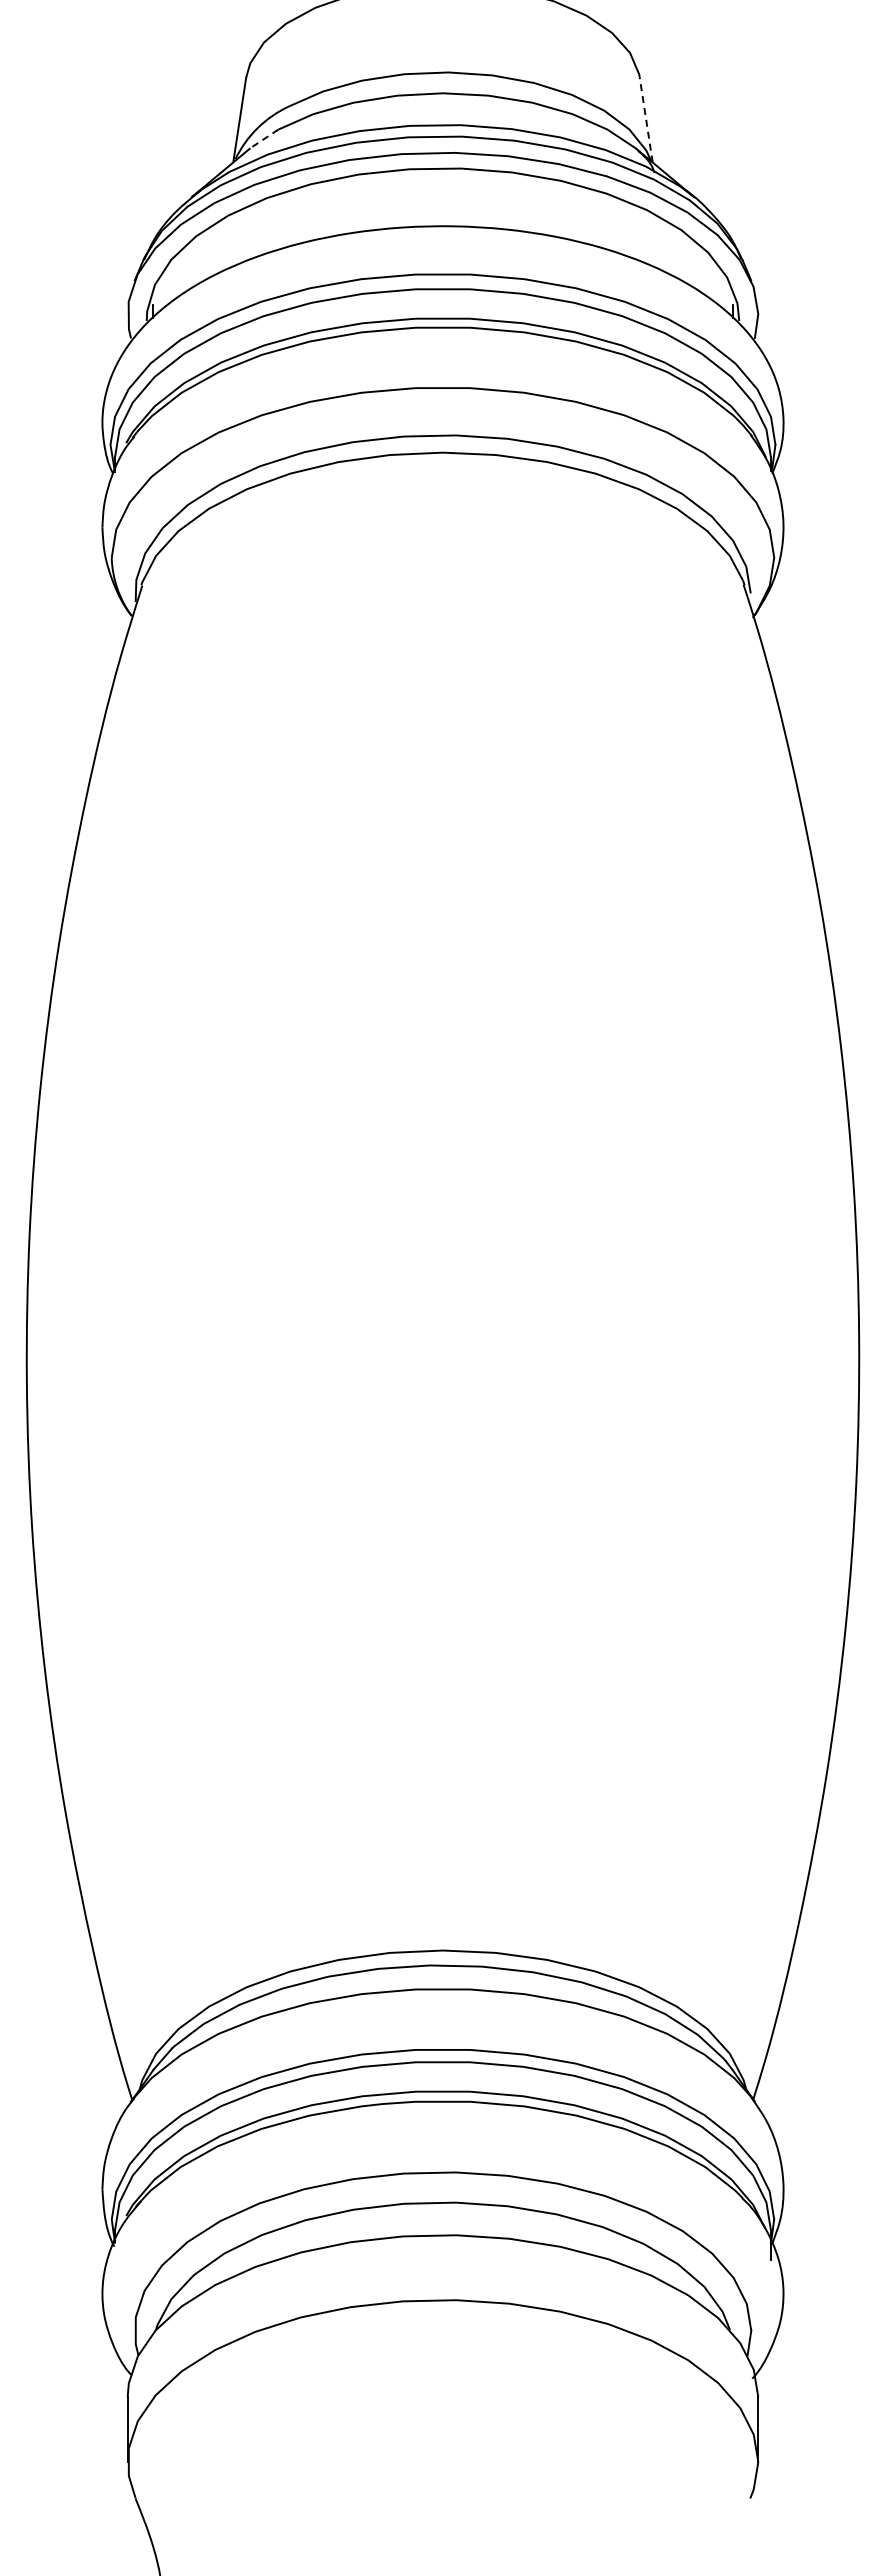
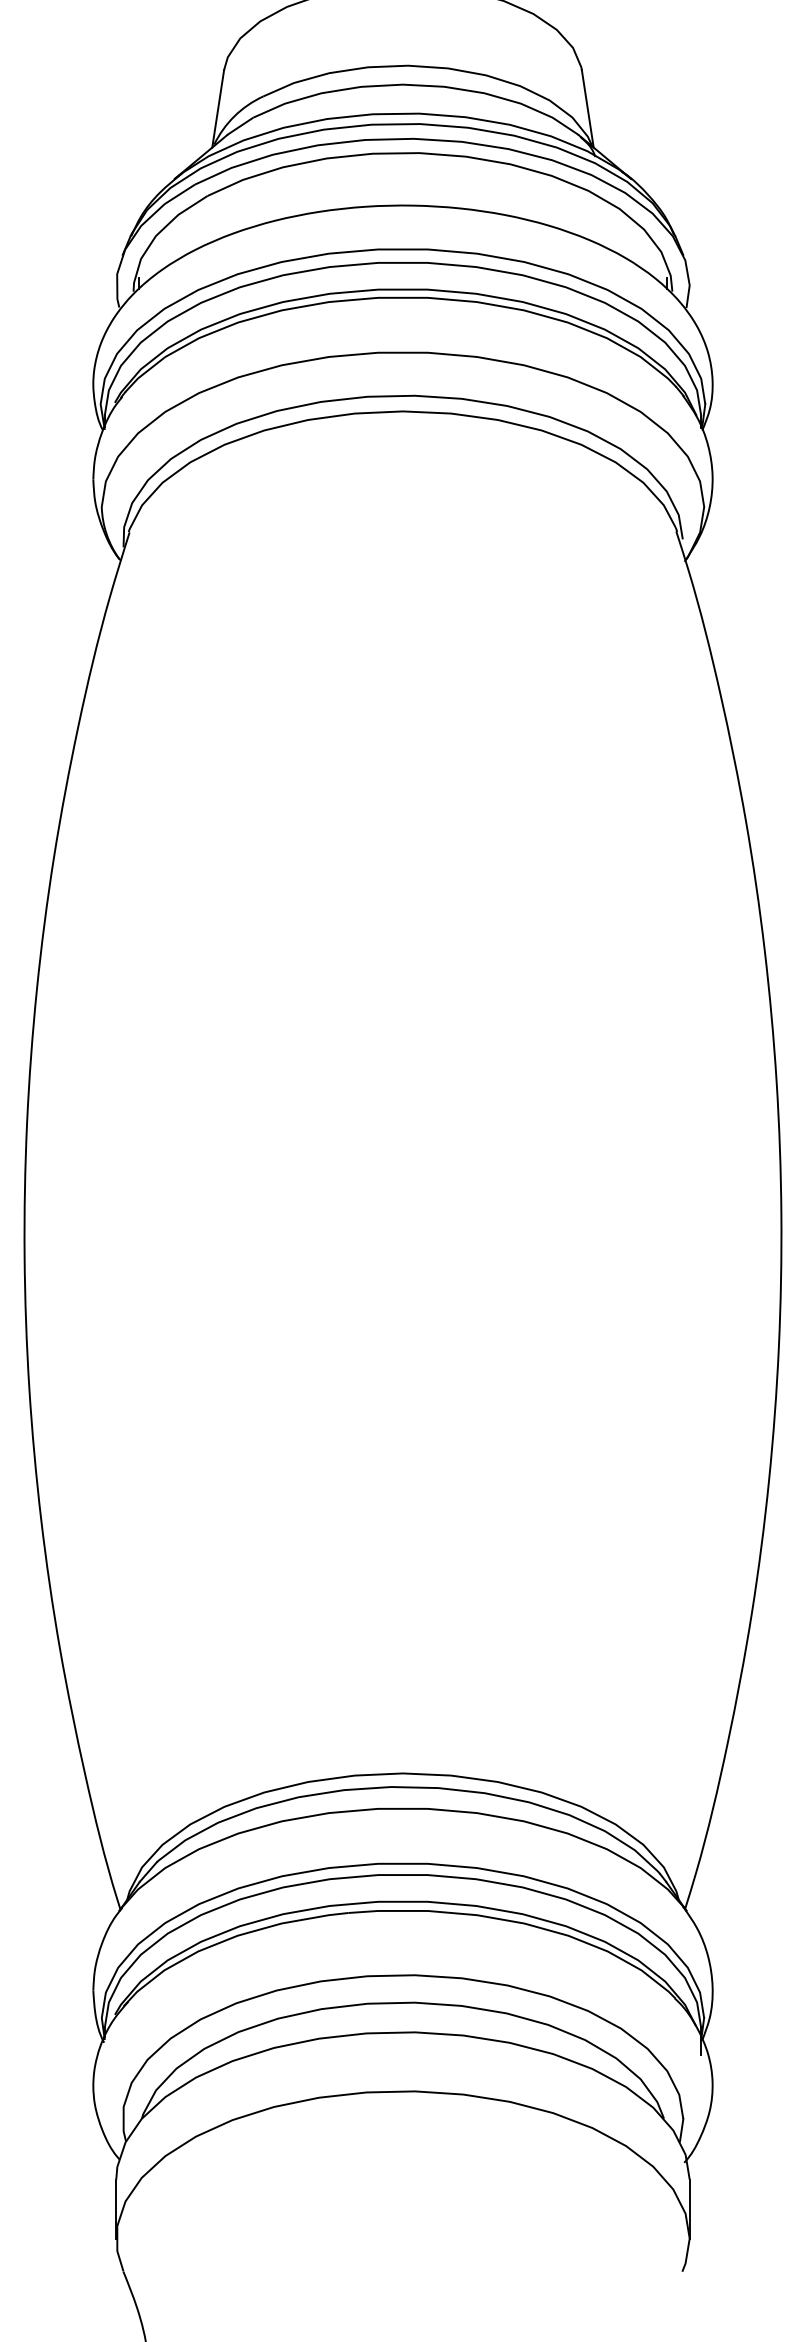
line: (646, 119) -> (588, 108), dashed -> solid
line: (263, 139) -> (239, 126), dashed -> solid

